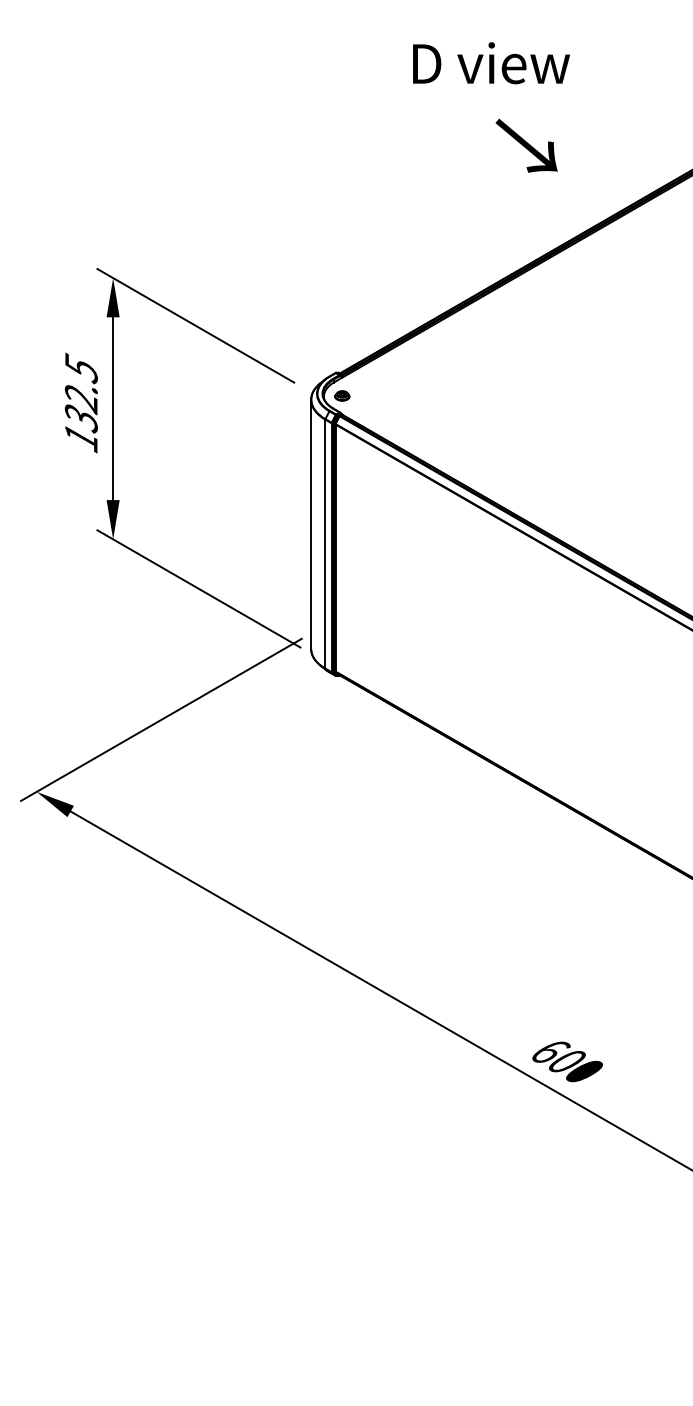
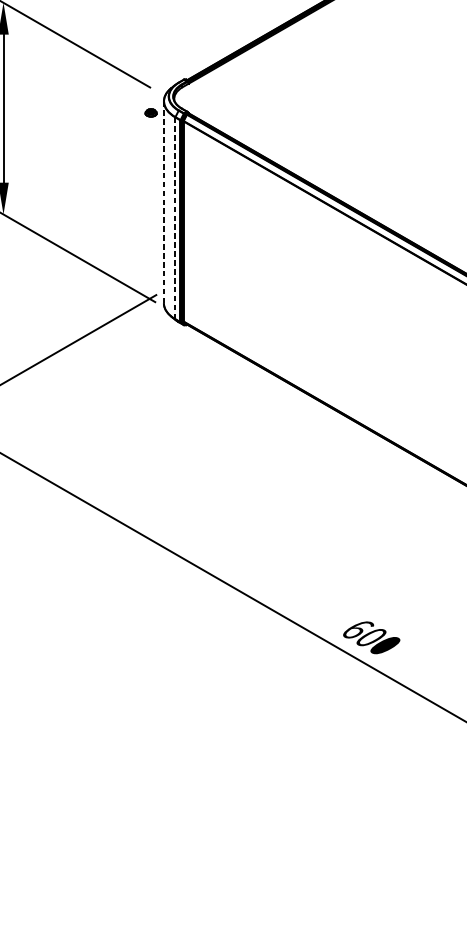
part: (342, 395) -> (151, 112), moved
line: (311, 524) -> (164, 202), solid -> dashed
line: (325, 544) -> (175, 218), solid -> dashed

